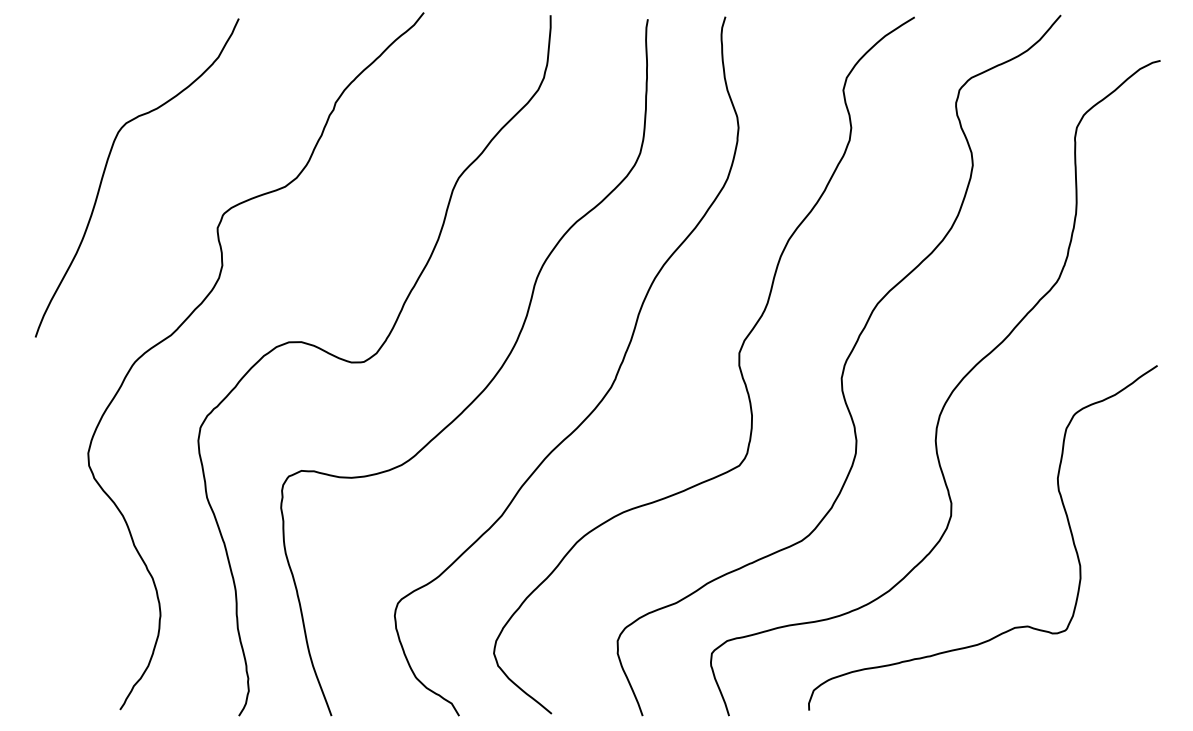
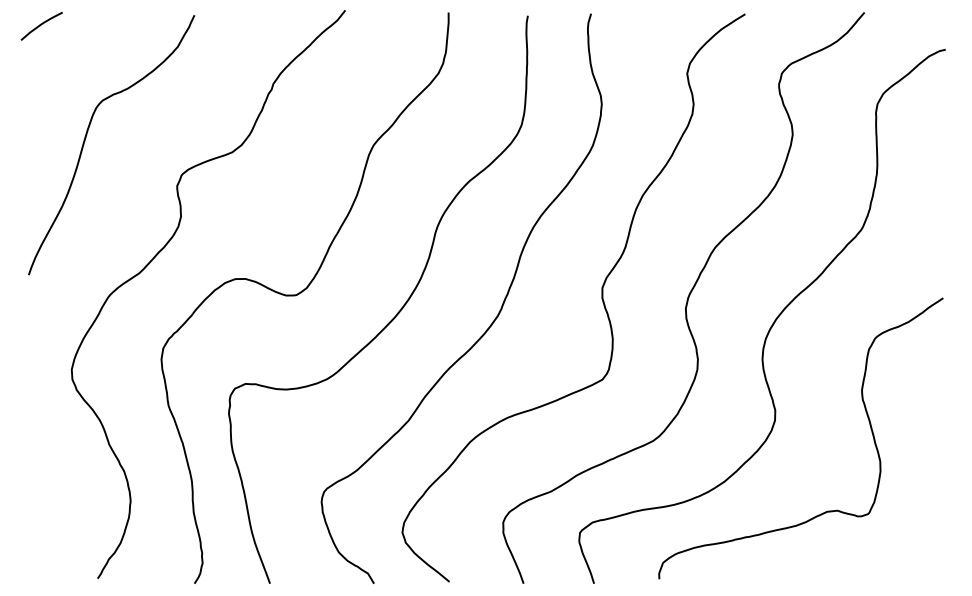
curve: (51, 31) -> (41, 25), added

